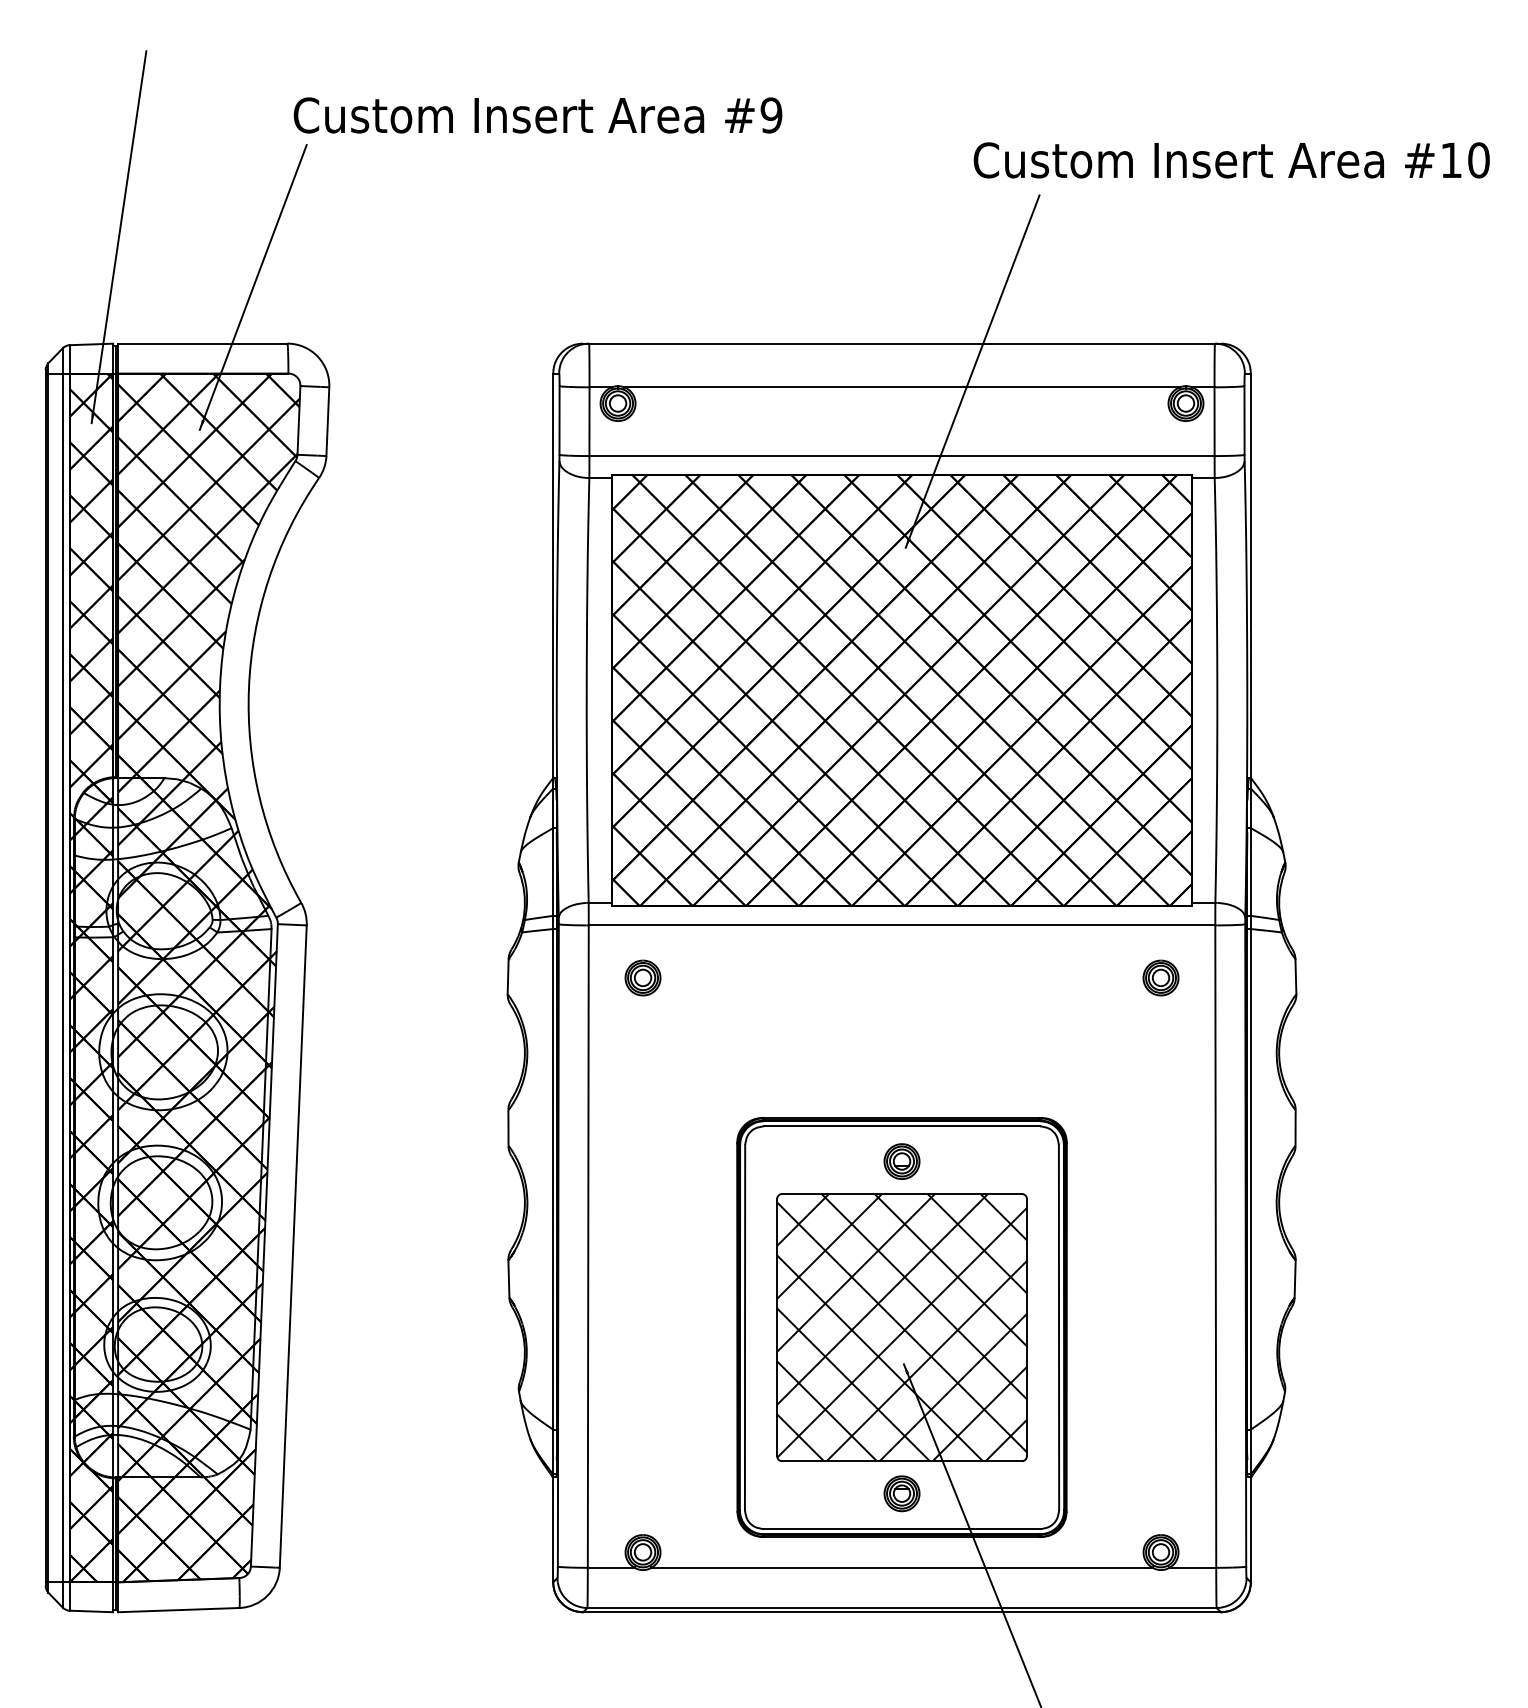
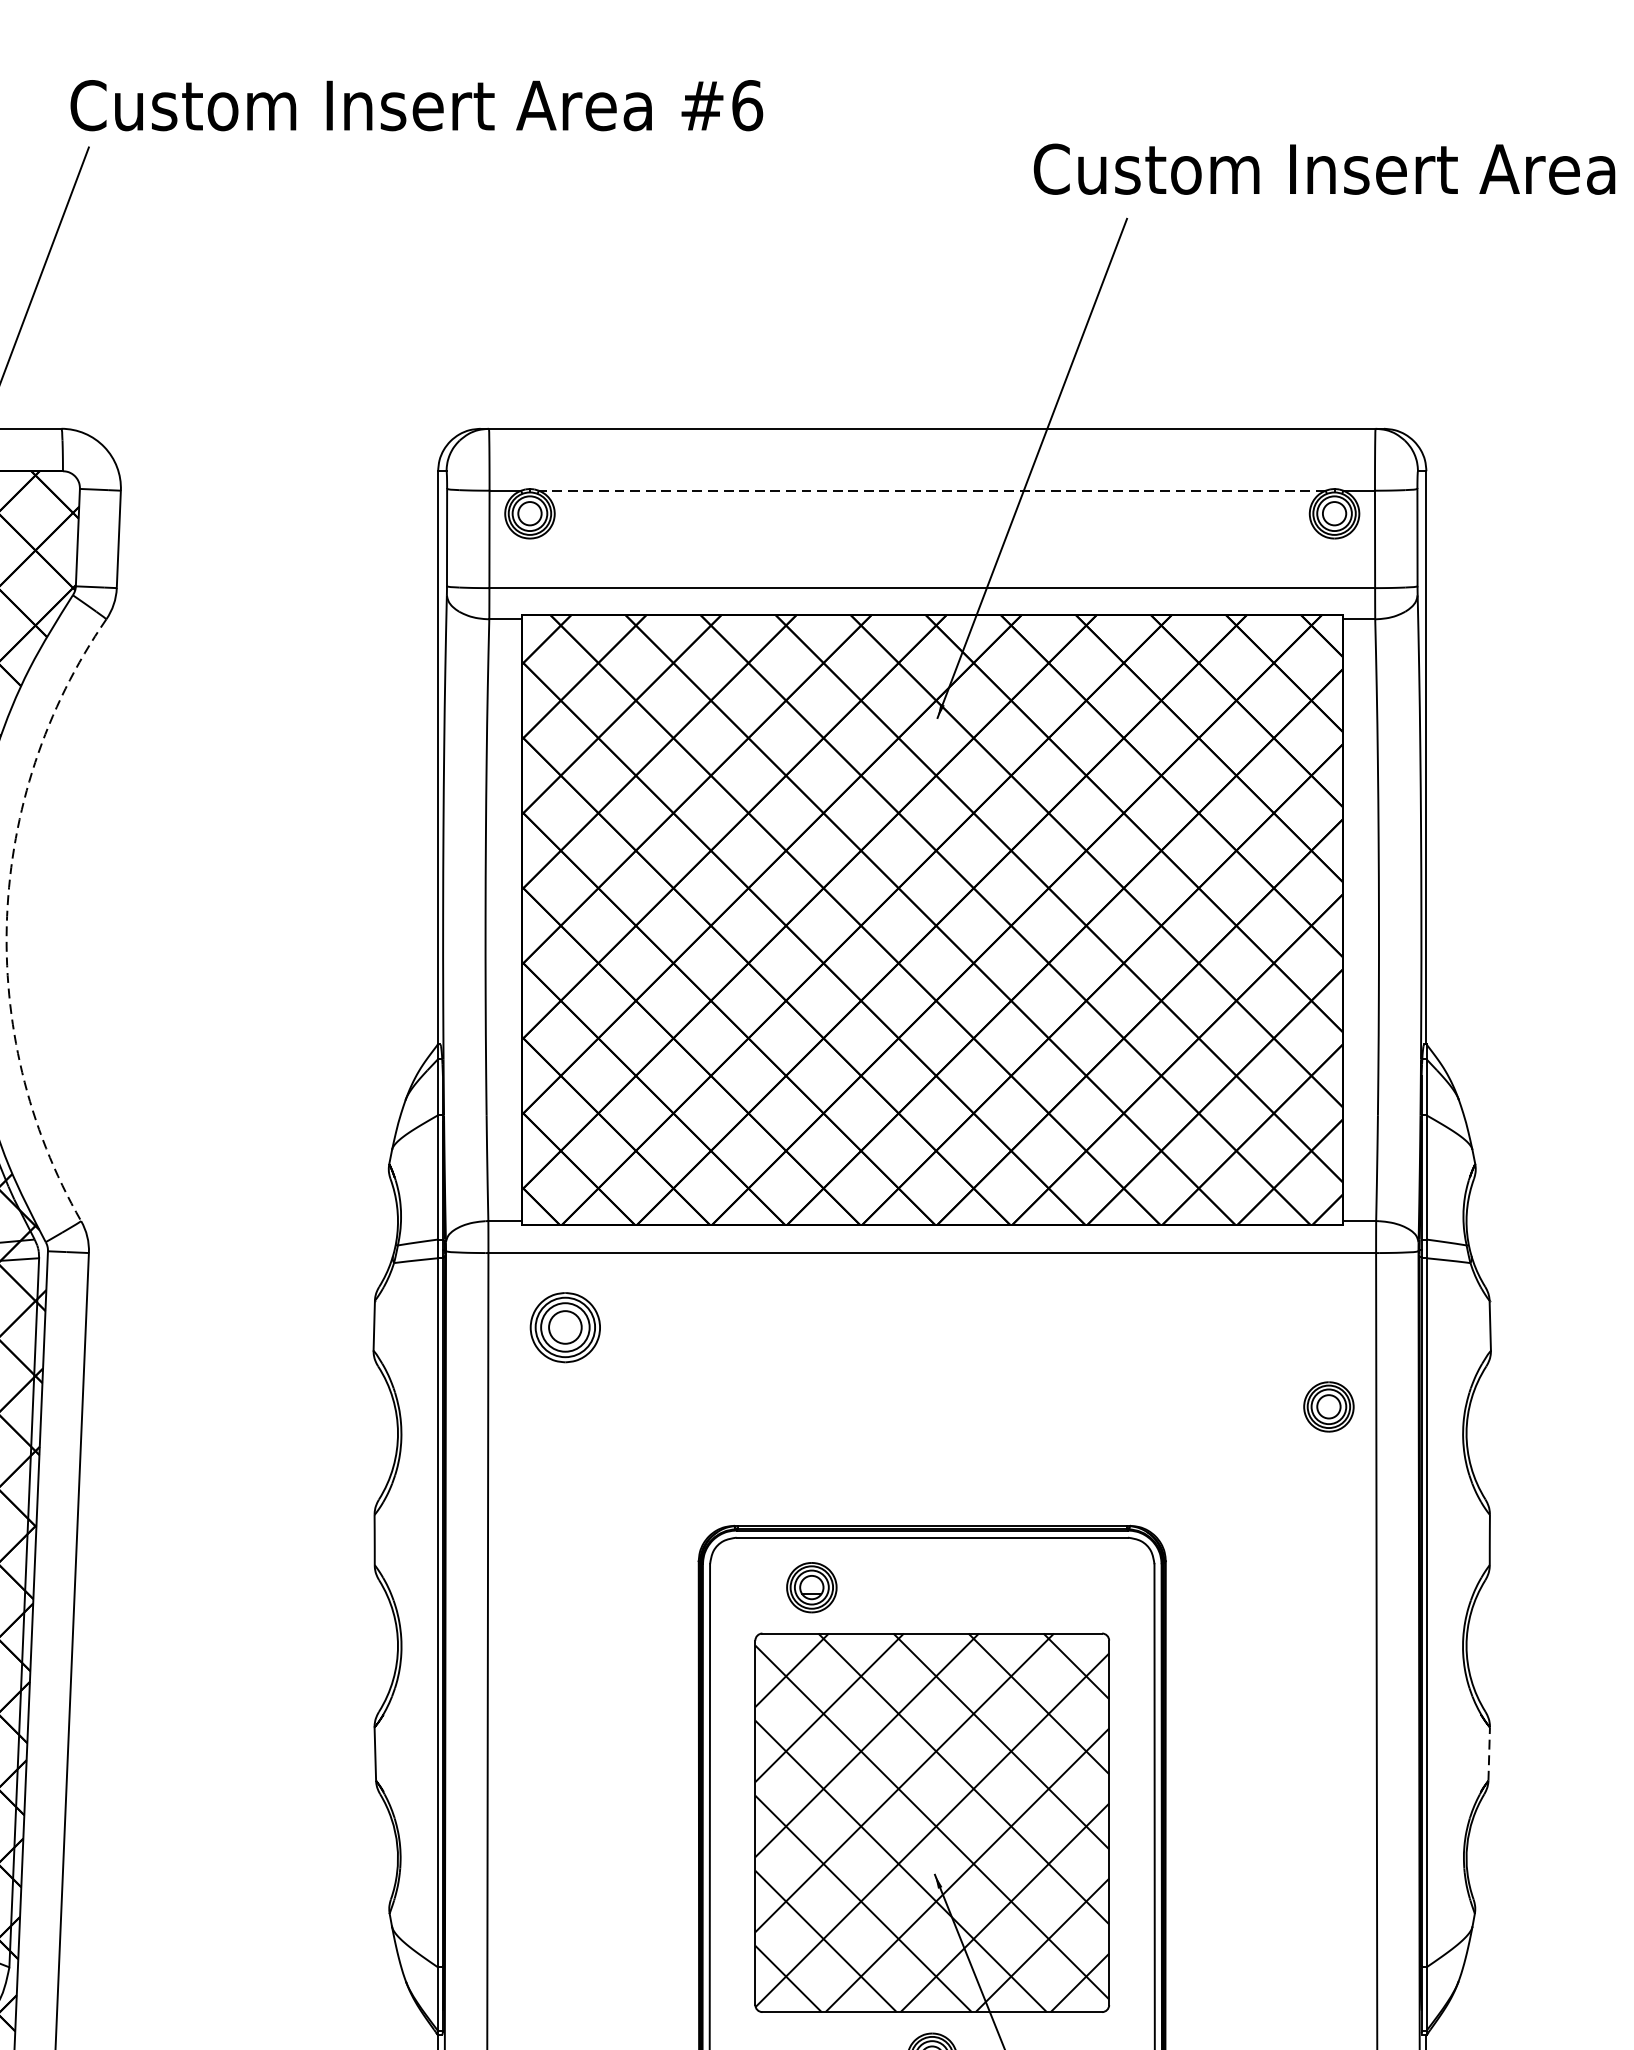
text: (771, 115) -> (747, 105), #9 -> #6
line: (902, 387) -> (932, 490), solid -> dashed
arc: (248, 687) -> (6, 915), solid -> dashed
part: (642, 977) -> (564, 1326), size x1.4
part: (1160, 977) -> (1328, 1406), moved
part: (901, 1161) -> (811, 1587), moved
line: (1295, 1279) -> (1489, 1754), solid -> dashed

